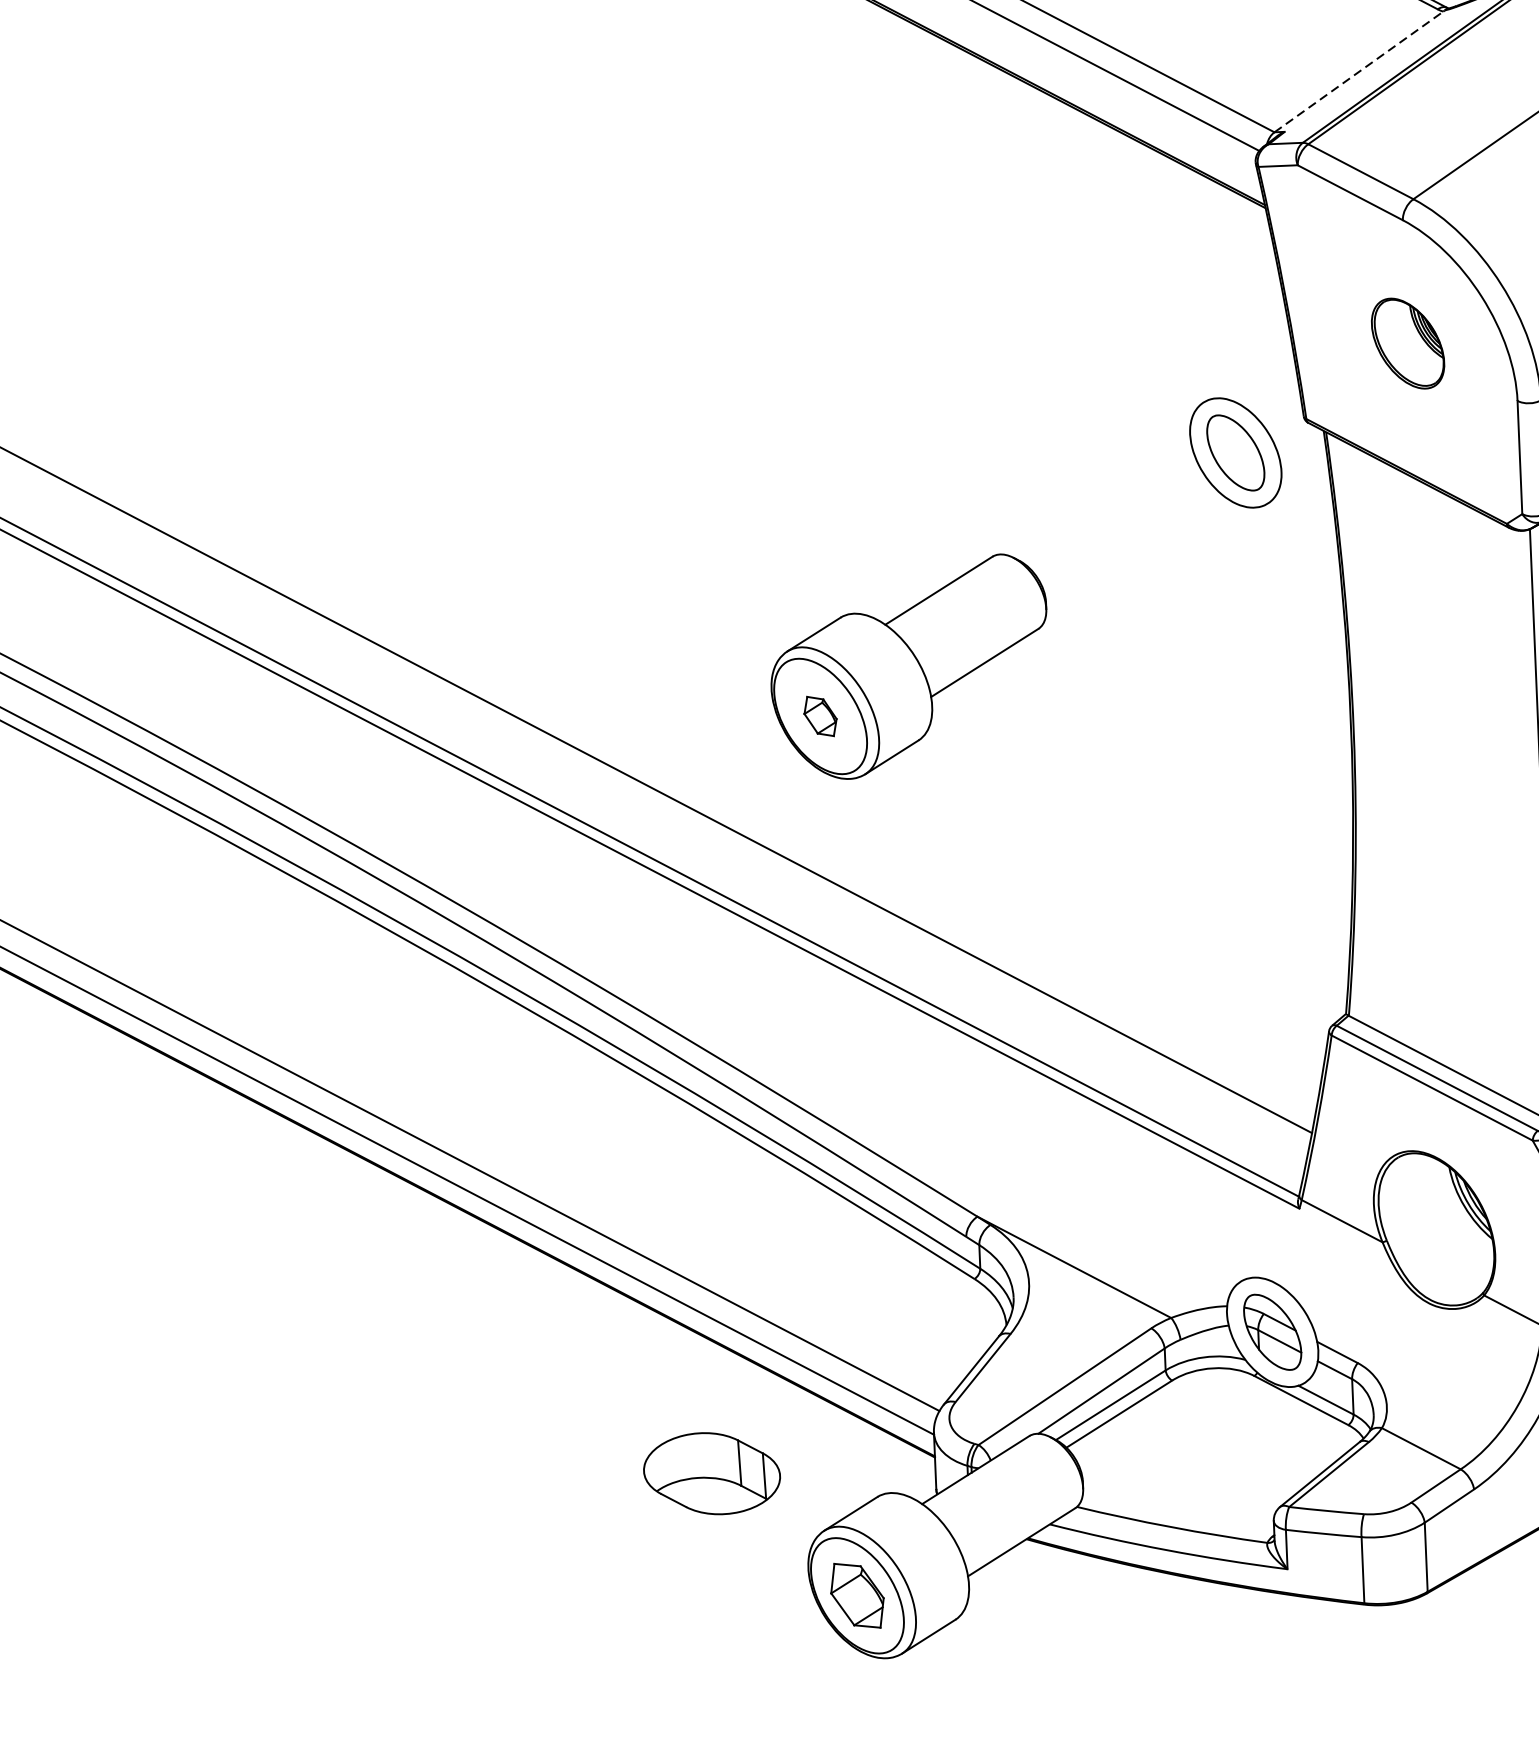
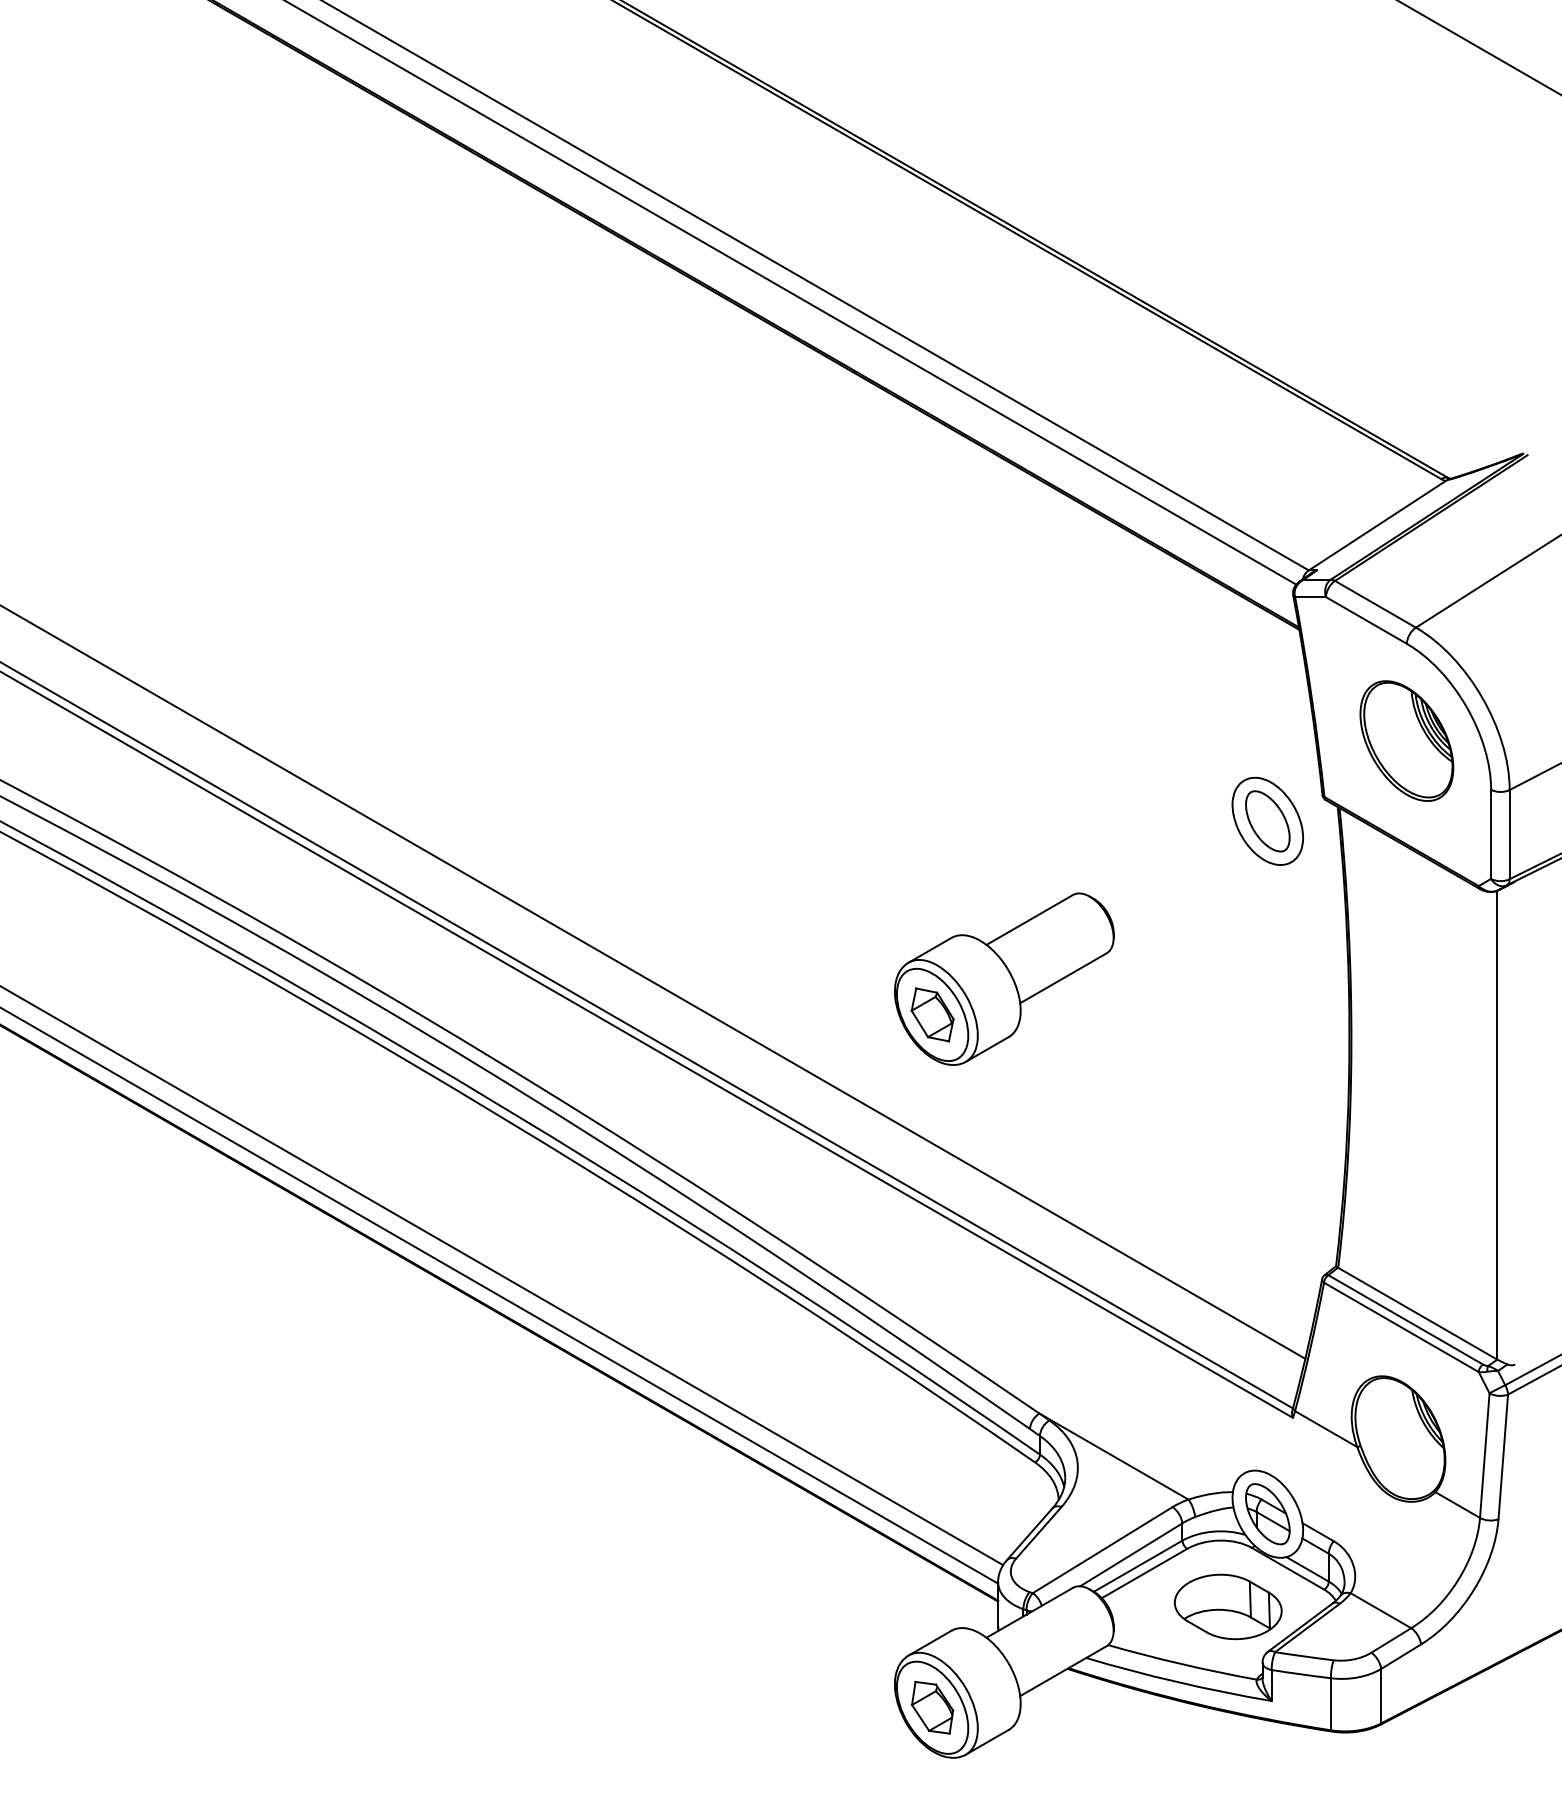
line: (1359, 71) -> (1377, 525), dashed -> solid
part: (1407, 342) -> (1406, 740), size x1.67
part: (820, 715) -> (932, 1014), size x1.67
part: (712, 1473) -> (1228, 1606), moved

